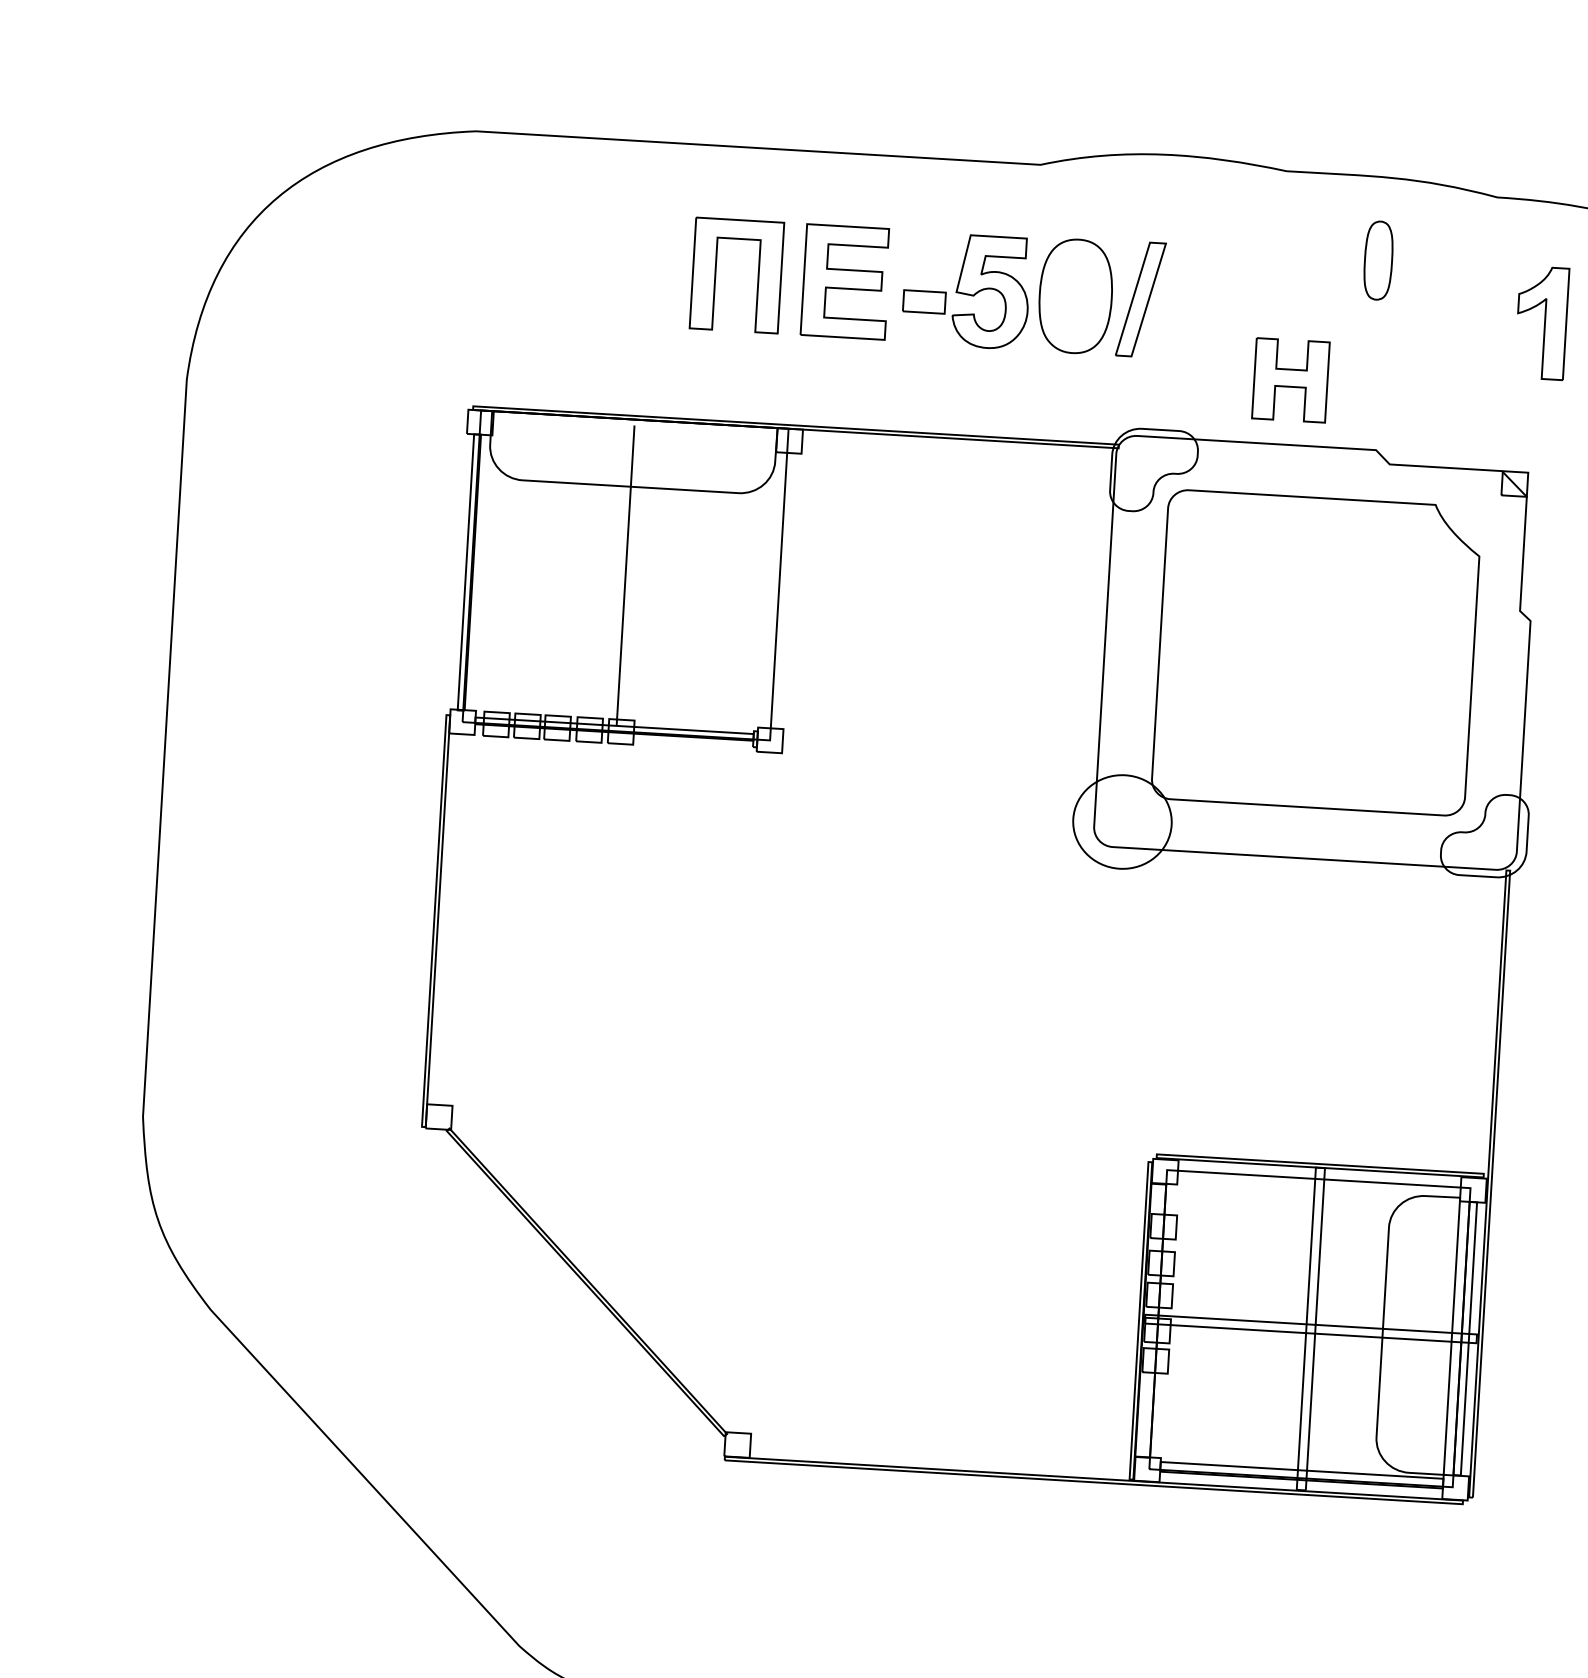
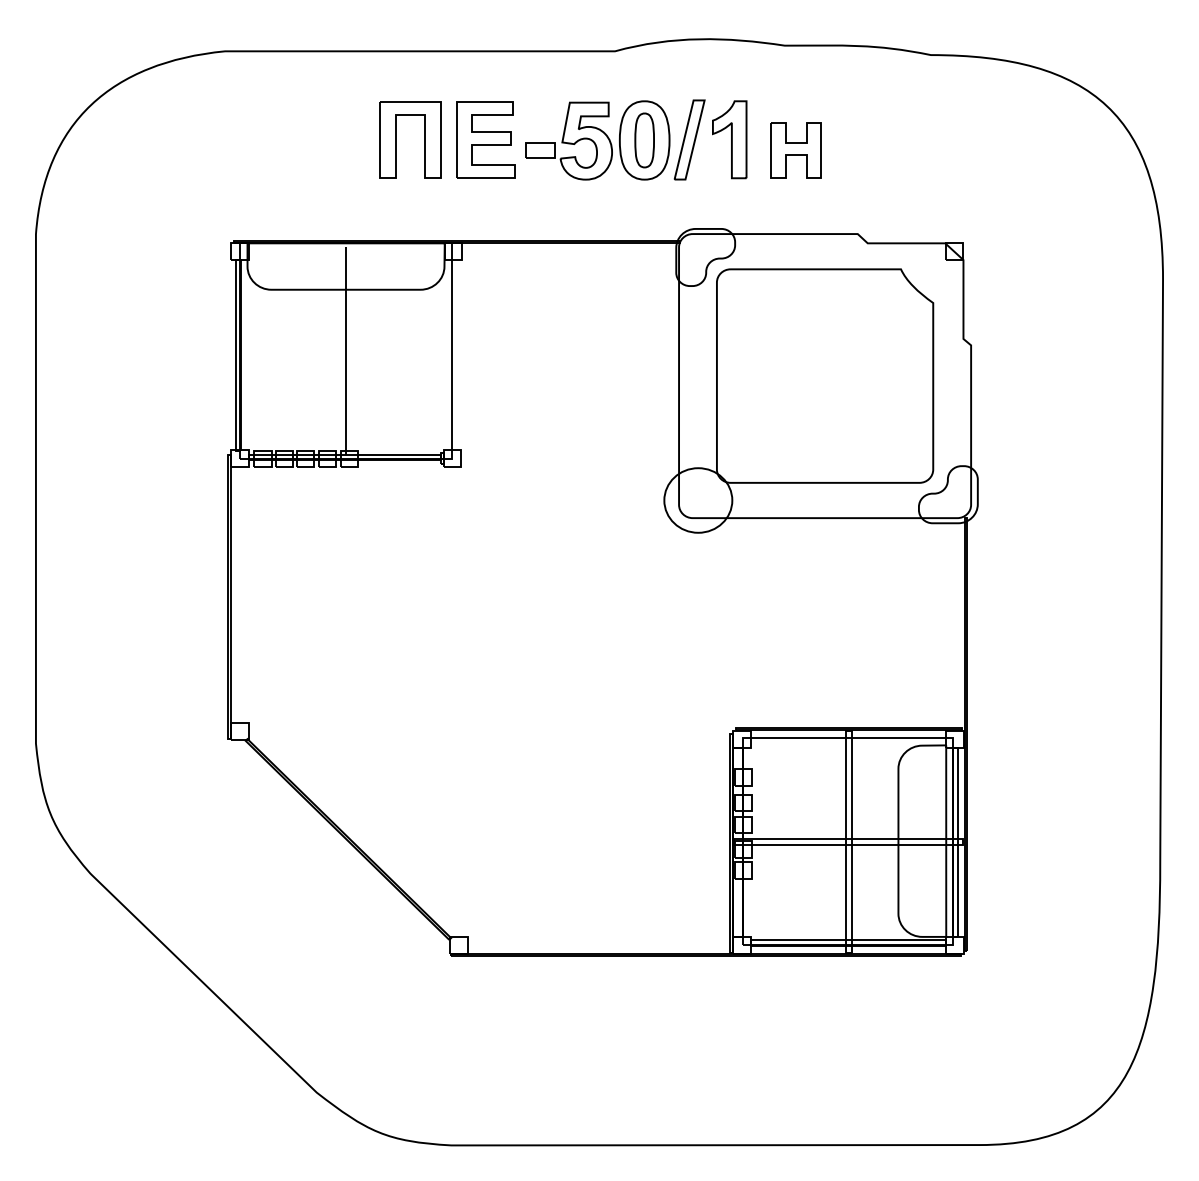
part: (1378, 260) -> (644, 140), moved
part: (1541, 322) -> (729, 139), moved
part: (1289, 380) -> (795, 150), moved

